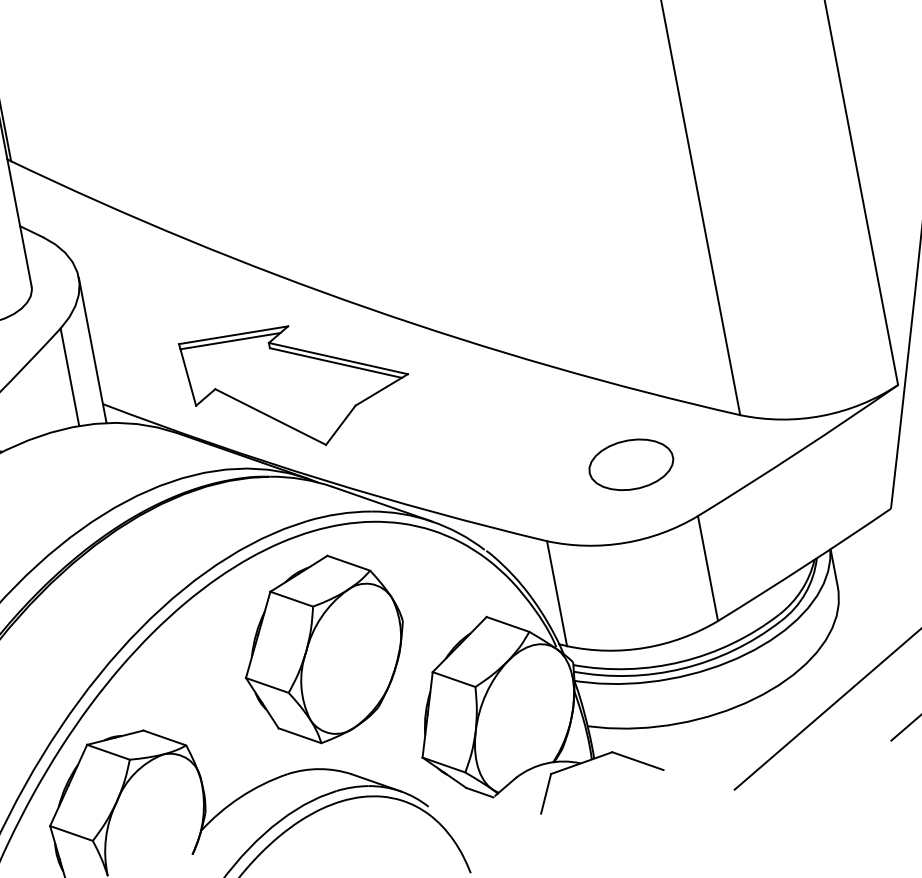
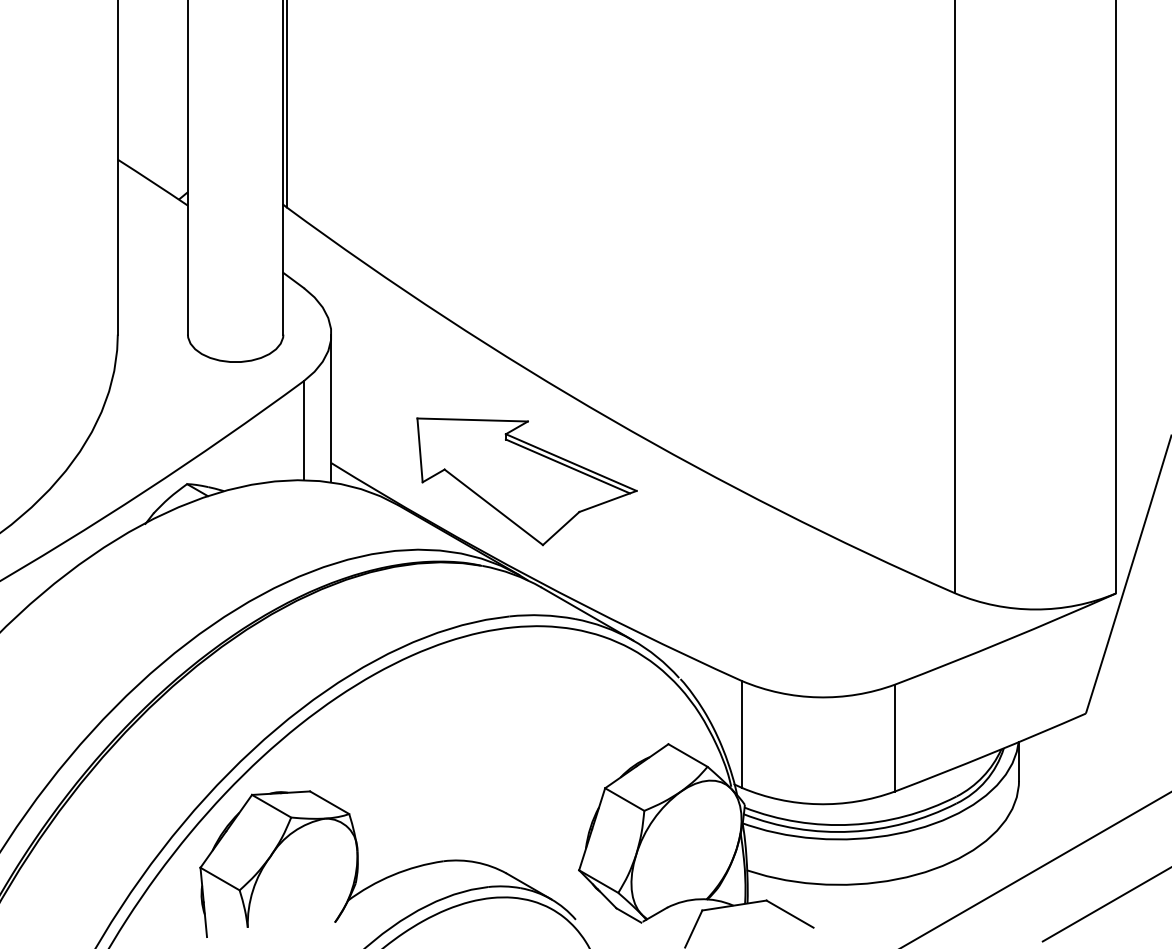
line: (230, 340) -> (468, 424), removed
part: (630, 464) -> (838, 621), removed
part: (323, 649) -> (502, 745), removed

